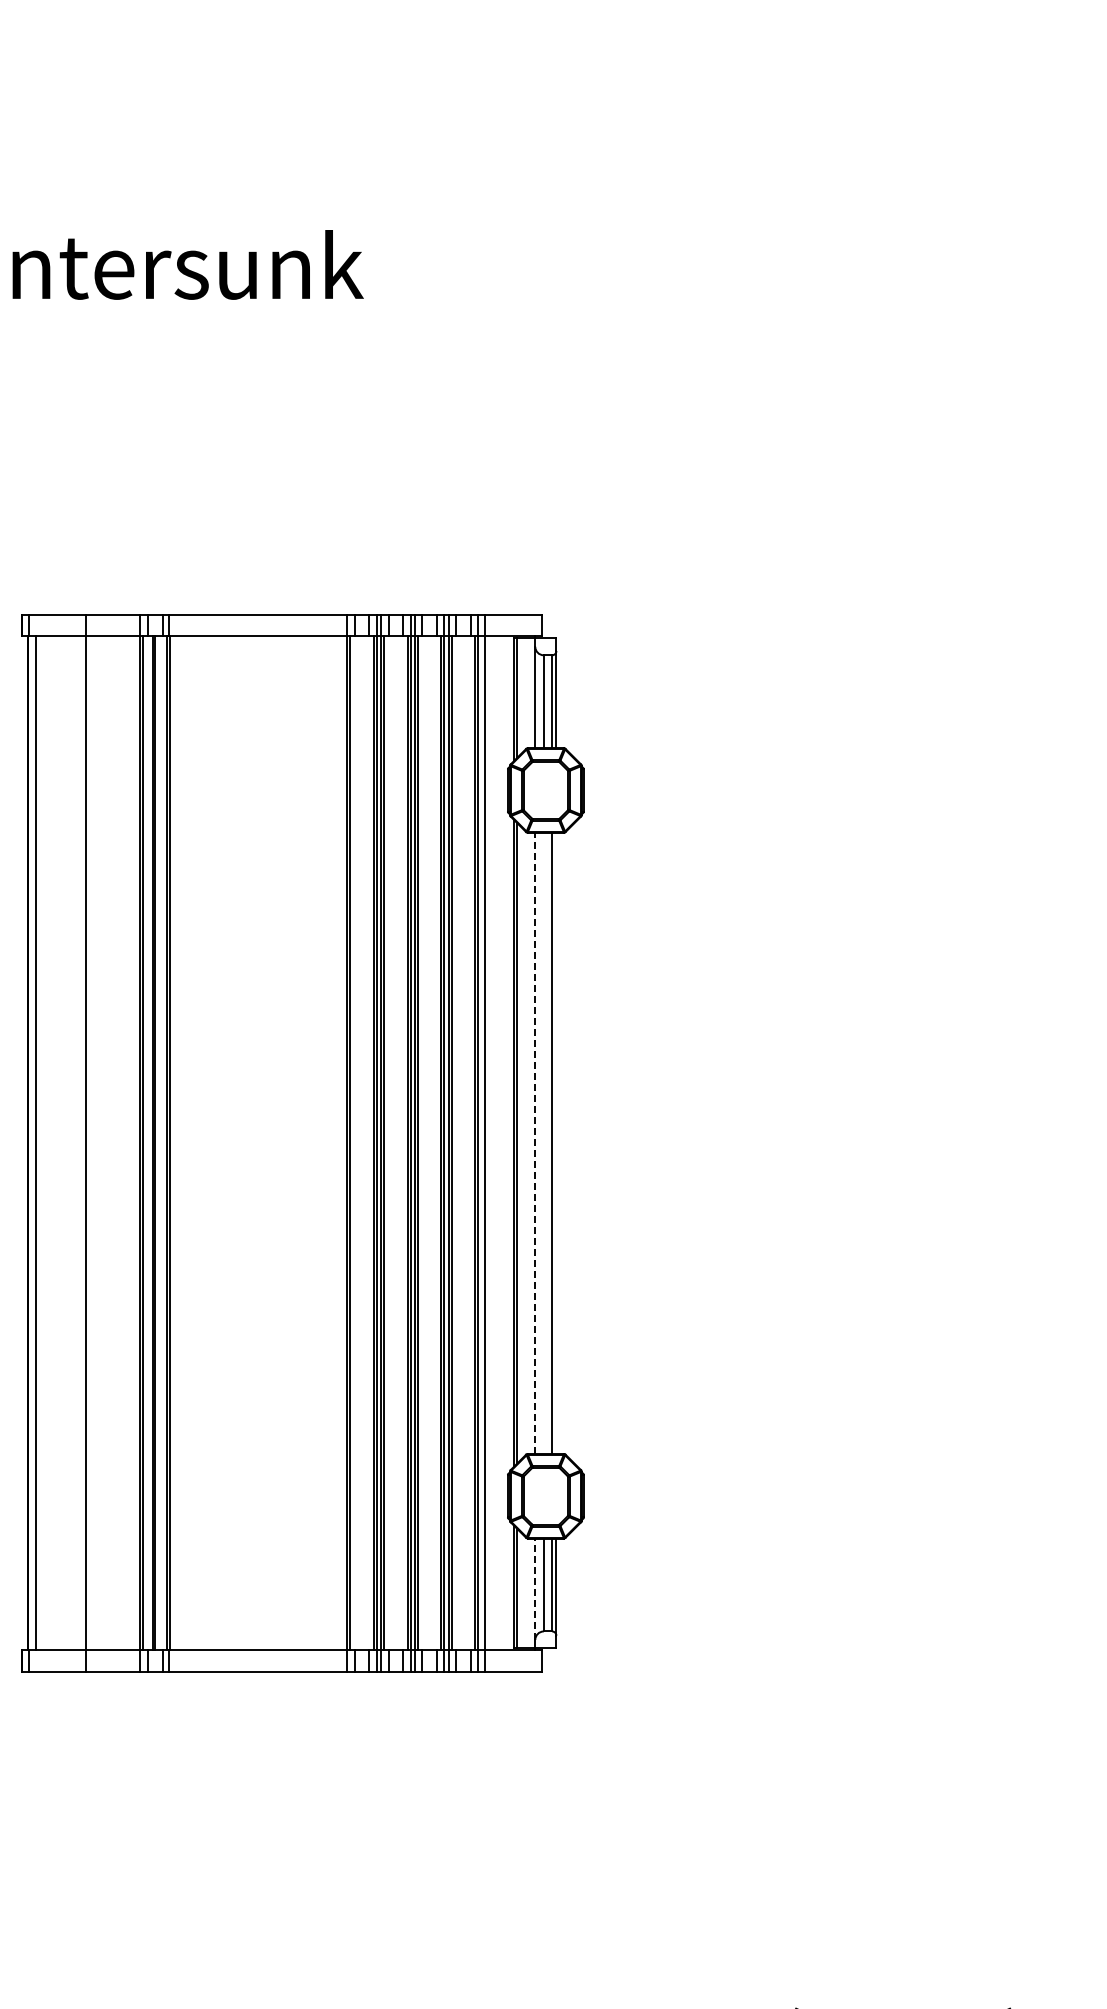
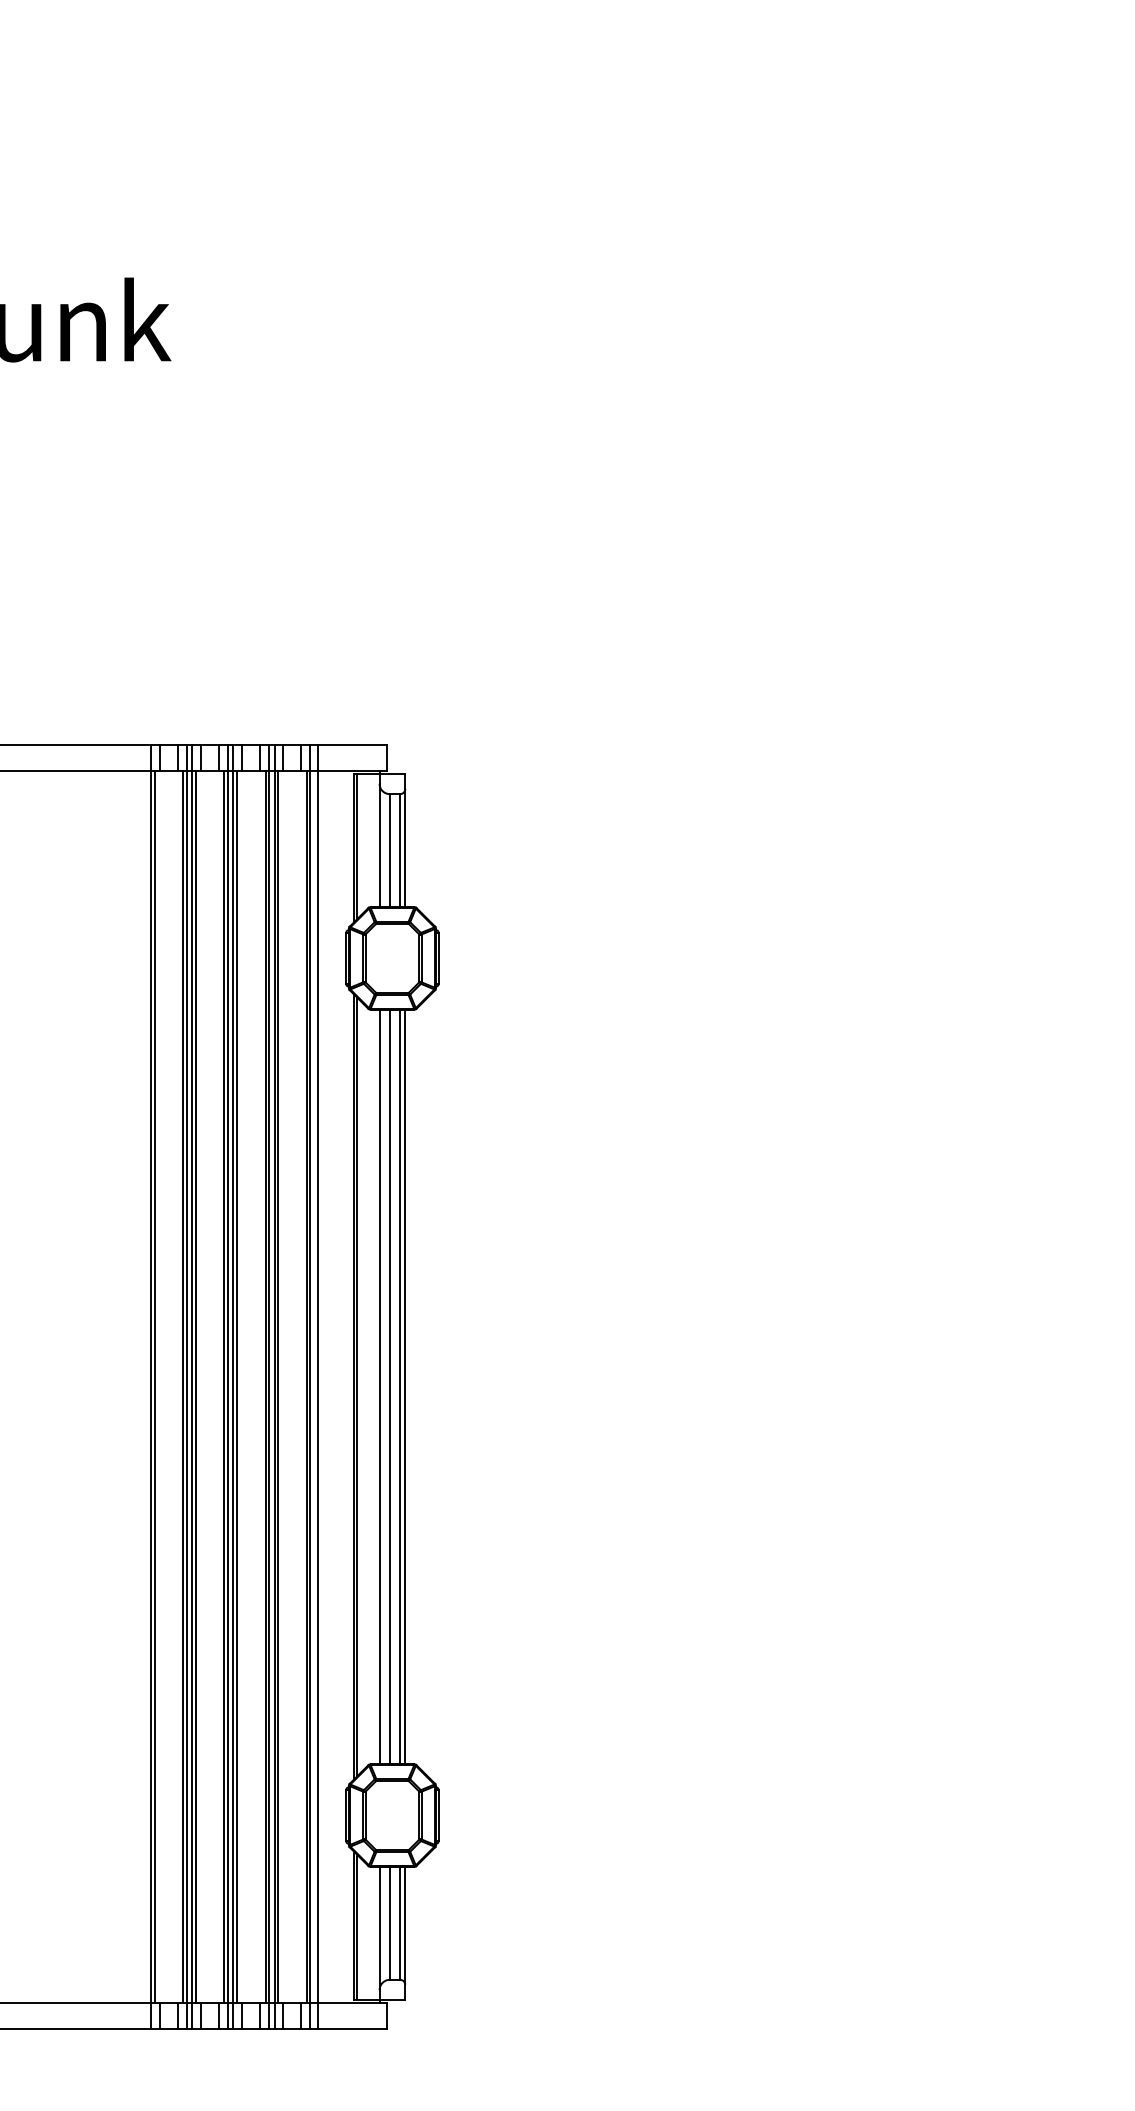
line: (543, 1142) -> (389, 1385), added
line: (556, 1142) -> (405, 1385), added
line: (535, 1143) -> (379, 1387), dashed -> solid
line: (535, 1589) -> (379, 1928), dashed -> solid

